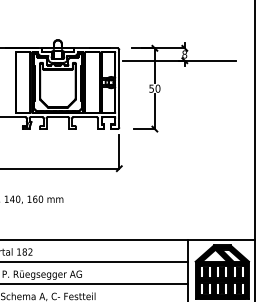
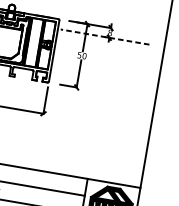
line: (179, 60) -> (105, 36), solid -> dashed

